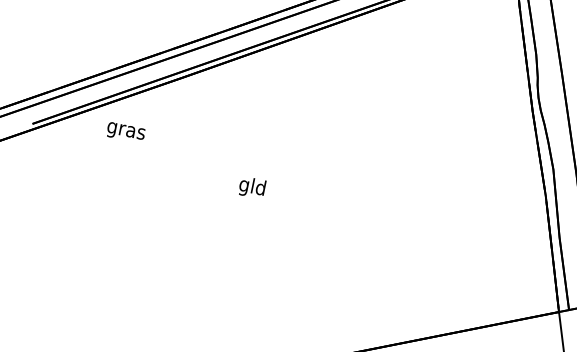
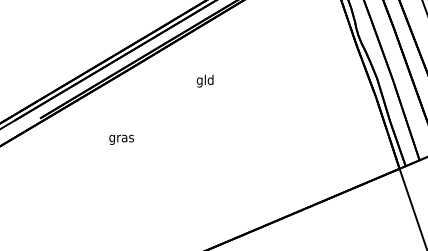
text: (125, 132) -> (121, 139), moved
text: (251, 186) -> (204, 80), moved

